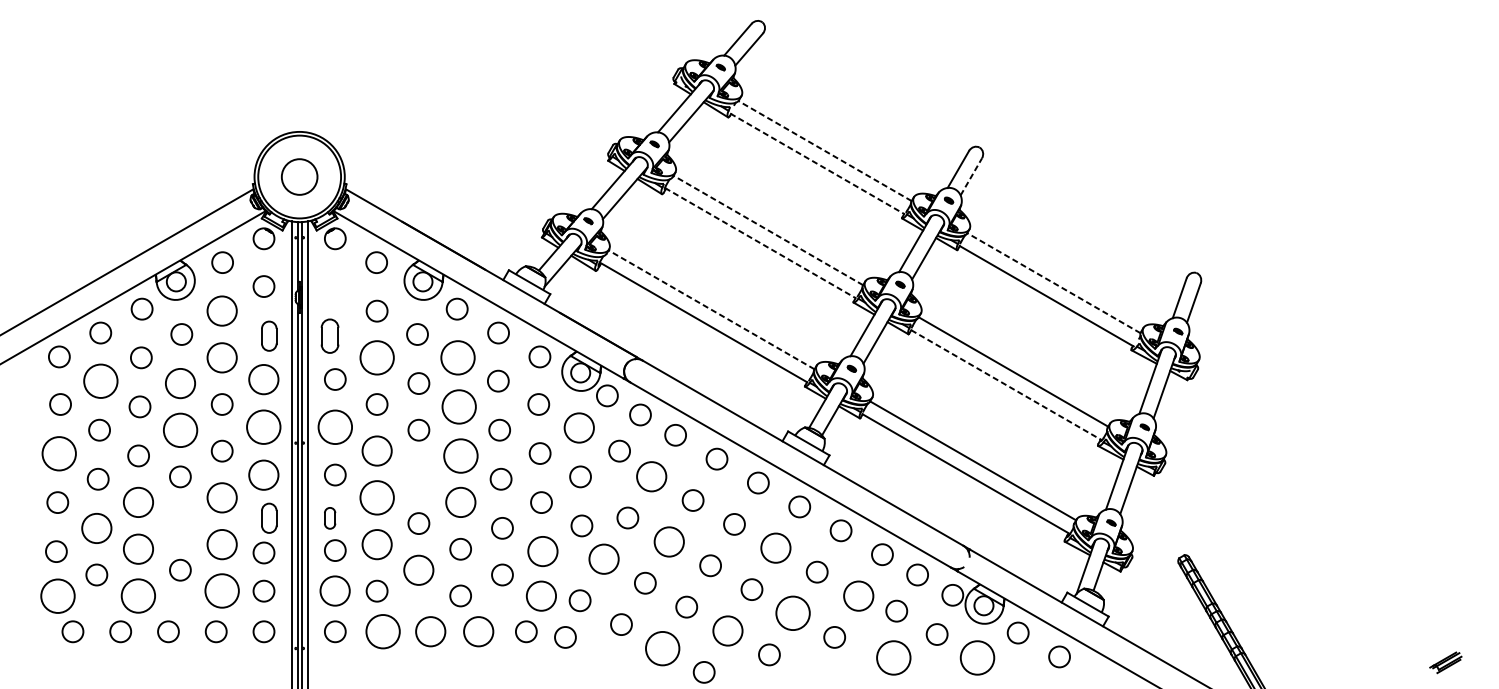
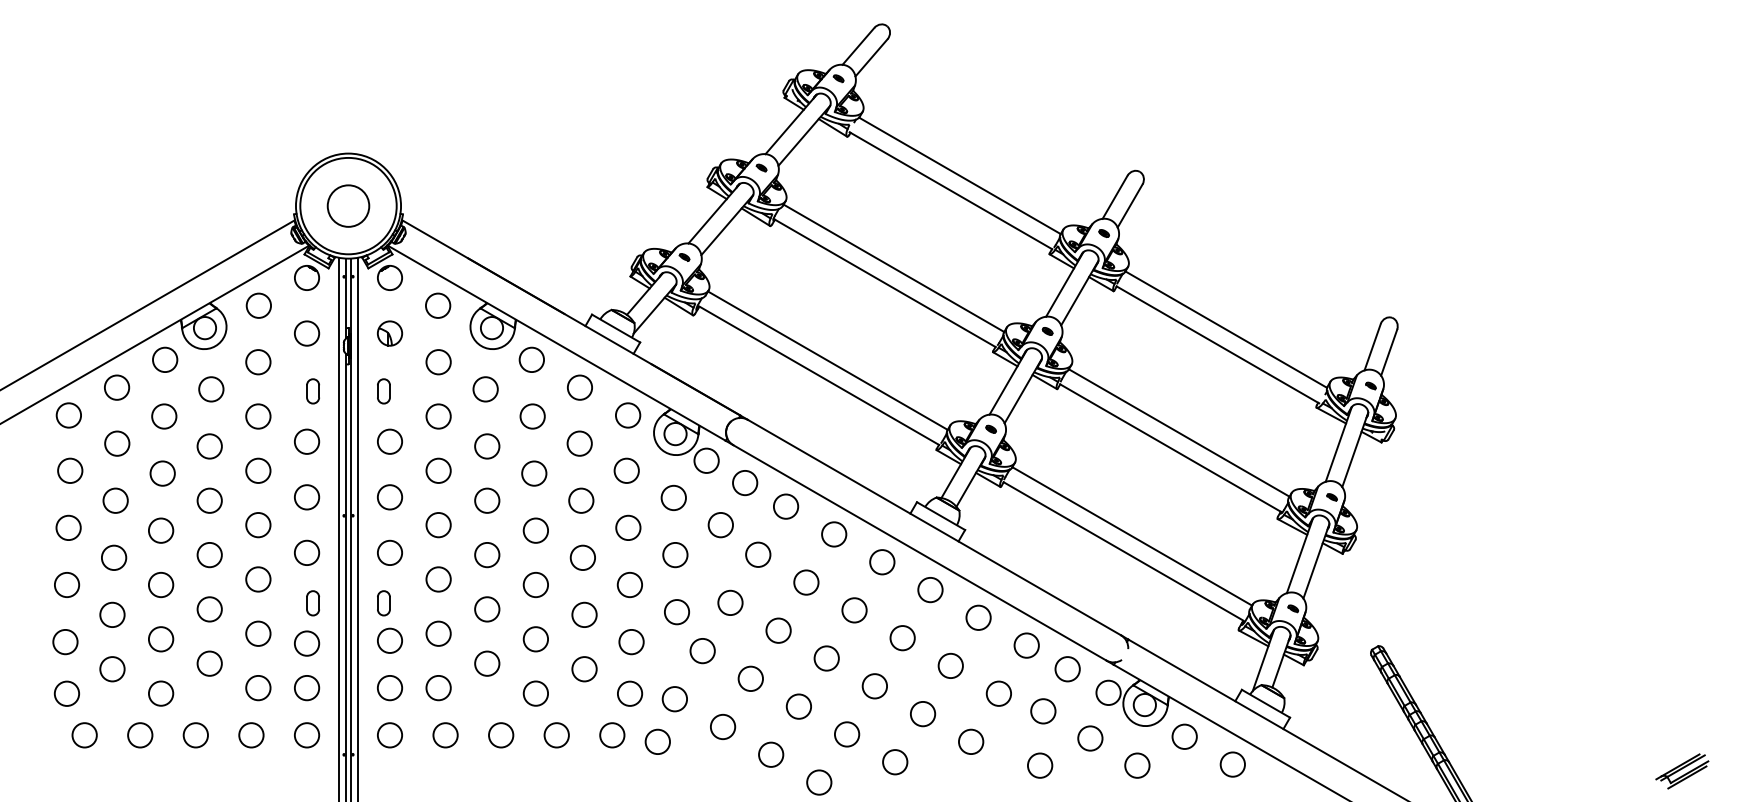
line: (824, 150) -> (959, 175), dashed -> solid
line: (816, 163) -> (950, 190), dashed -> solid
line: (971, 177) -> (1130, 206), dashed -> solid
line: (767, 230) -> (893, 268), dashed -> solid
line: (761, 243) -> (885, 283), dashed -> solid
line: (1053, 283) -> (1225, 329), dashed -> solid
part: (335, 286) -> (390, 333), added
line: (711, 309) -> (827, 360), dashed -> solid
circle: (222, 311) -> (258, 362), size x0.71
part: (268, 336) -> (312, 391), size x0.71
part: (329, 336) -> (383, 391), size x0.62
circle: (222, 357) -> (258, 416), size x0.71
circle: (376, 357) -> (438, 416), size x0.62
circle: (457, 357) -> (532, 416), size x0.62
circle: (264, 379) -> (307, 441), size x0.71
circle: (101, 381) -> (117, 443), size x0.62
circle: (180, 383) -> (209, 446), size x0.71
line: (1006, 385) -> (1171, 448), dashed -> solid
circle: (459, 406) -> (534, 473), size x0.62
circle: (264, 427) -> (307, 497), size x0.62
circle: (334, 427) -> (389, 497), size x0.62
circle: (578, 427) -> (673, 497), size x0.71
circle: (180, 430) -> (209, 500), size x0.62
circle: (376, 451) -> (438, 525), size x0.71
circle: (59, 453) -> (68, 527), size x0.62
circle: (460, 455) -> (535, 530), size x0.62
circle: (264, 474) -> (307, 552), size x0.71
circle: (651, 476) -> (758, 554), size x0.71
circle: (419, 477) -> (487, 555), added
circle: (222, 497) -> (258, 579), size x0.71
circle: (376, 497) -> (438, 579), size x0.62
circle: (138, 503) -> (161, 585), size x0.71
circle: (460, 503) -> (535, 585), size x0.71
part: (268, 518) -> (312, 603), size x0.71
circle: (180, 523) -> (209, 609), added
circle: (96, 527) -> (112, 614), size x0.71
circle: (669, 541) -> (778, 630), size x0.71
circle: (222, 544) -> (258, 633), size x0.71
circle: (376, 544) -> (438, 633), size x0.71
circle: (775, 548) -> (902, 638), size x0.71
circle: (138, 549) -> (161, 639), size x0.71
circle: (542, 552) -> (631, 642), size x0.71
circle: (603, 559) -> (702, 651), size x0.71
circle: (419, 570) -> (487, 663), size x0.71
circle: (222, 591) -> (258, 688), size x0.62
circle: (335, 591) -> (390, 688), size x0.71
circle: (57, 595) -> (66, 693), size x0.62
circle: (138, 595) -> (161, 693), size x0.62
circle: (541, 595) -> (630, 693), size x0.71
circle: (858, 595) -> (998, 693), size x0.71
circle: (793, 613) -> (923, 714), size x0.62
circle: (383, 631) -> (445, 735), size x0.62
circle: (431, 631) -> (501, 735), size x0.71
circle: (478, 631) -> (556, 735), size x0.71
circle: (728, 631) -> (847, 734), size x0.71
circle: (663, 648) -> (771, 754), size x0.62
circle: (894, 657) -> (1040, 765), size x0.62
circle: (977, 657) -> (1137, 765), size x0.62
part: (1445, 662) -> (1682, 771), size x1.43

